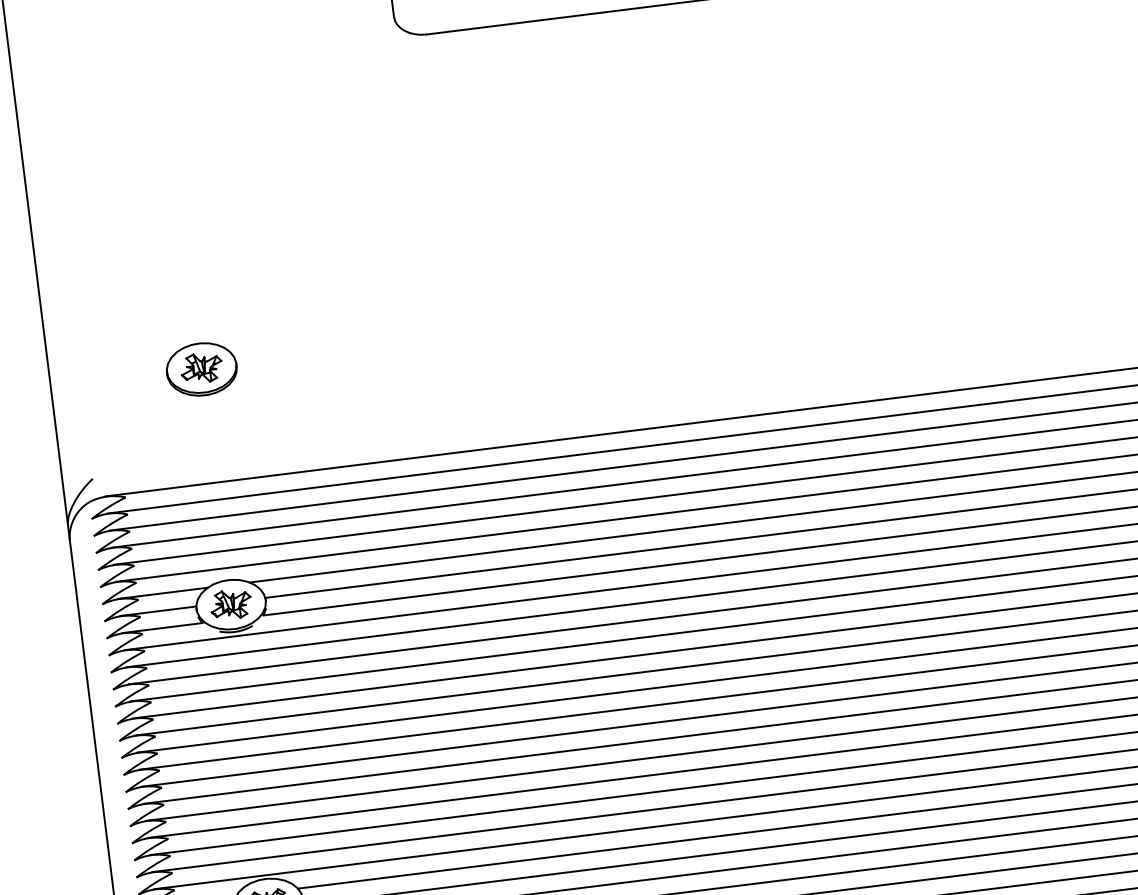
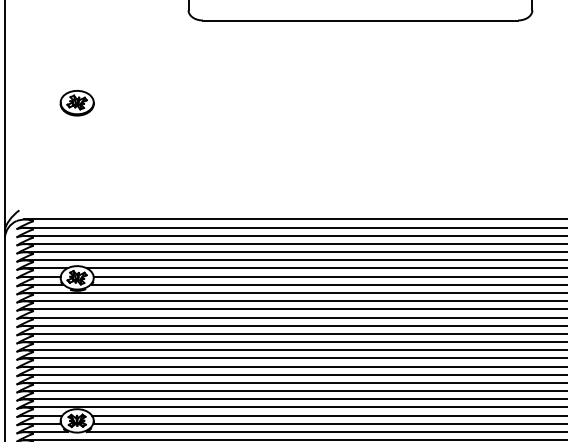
part: (200, 370) -> (76, 103), moved

